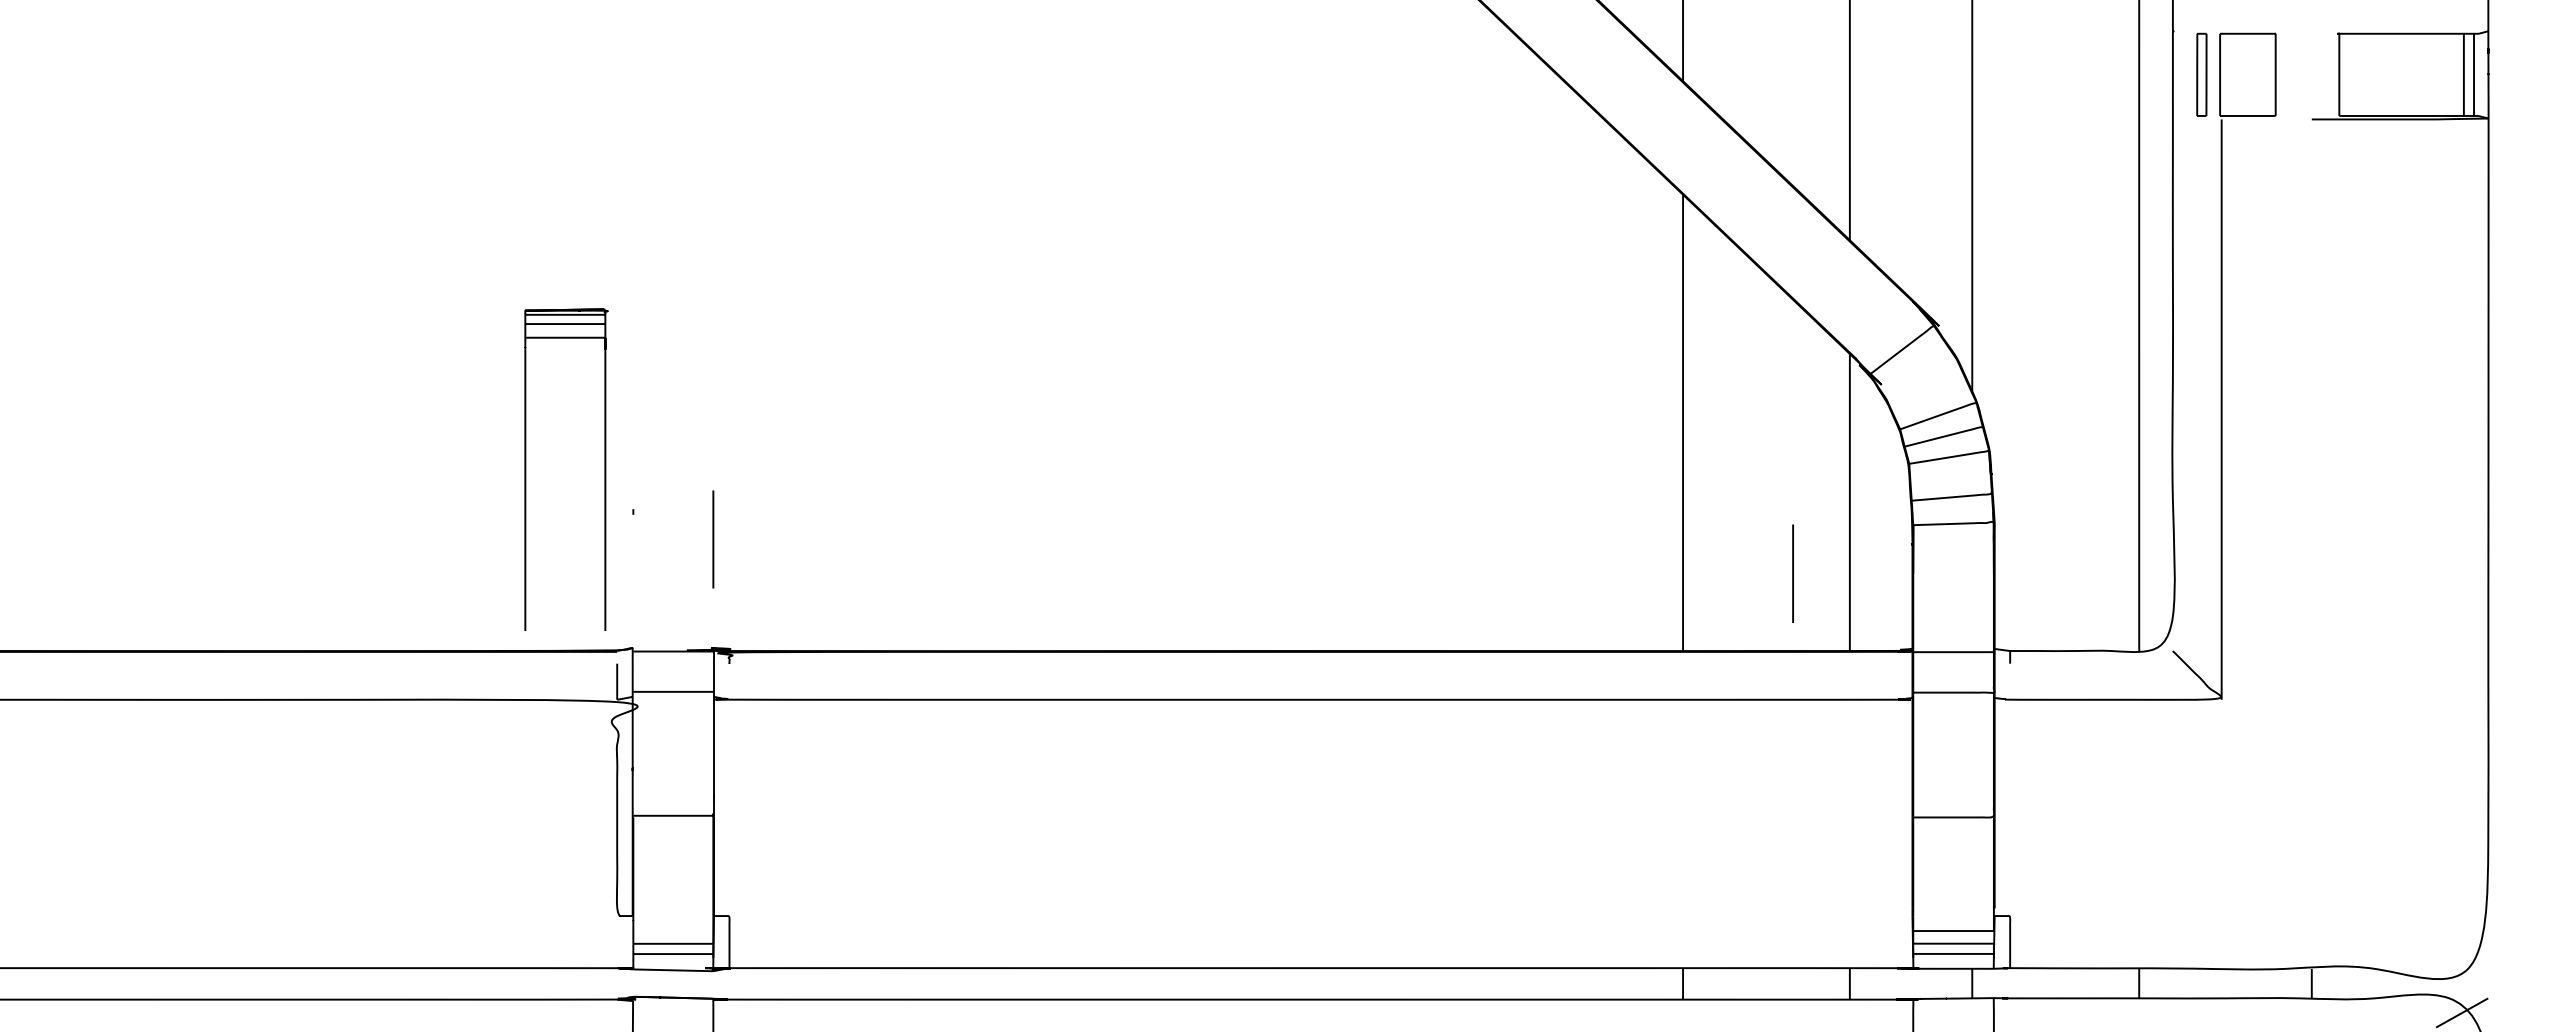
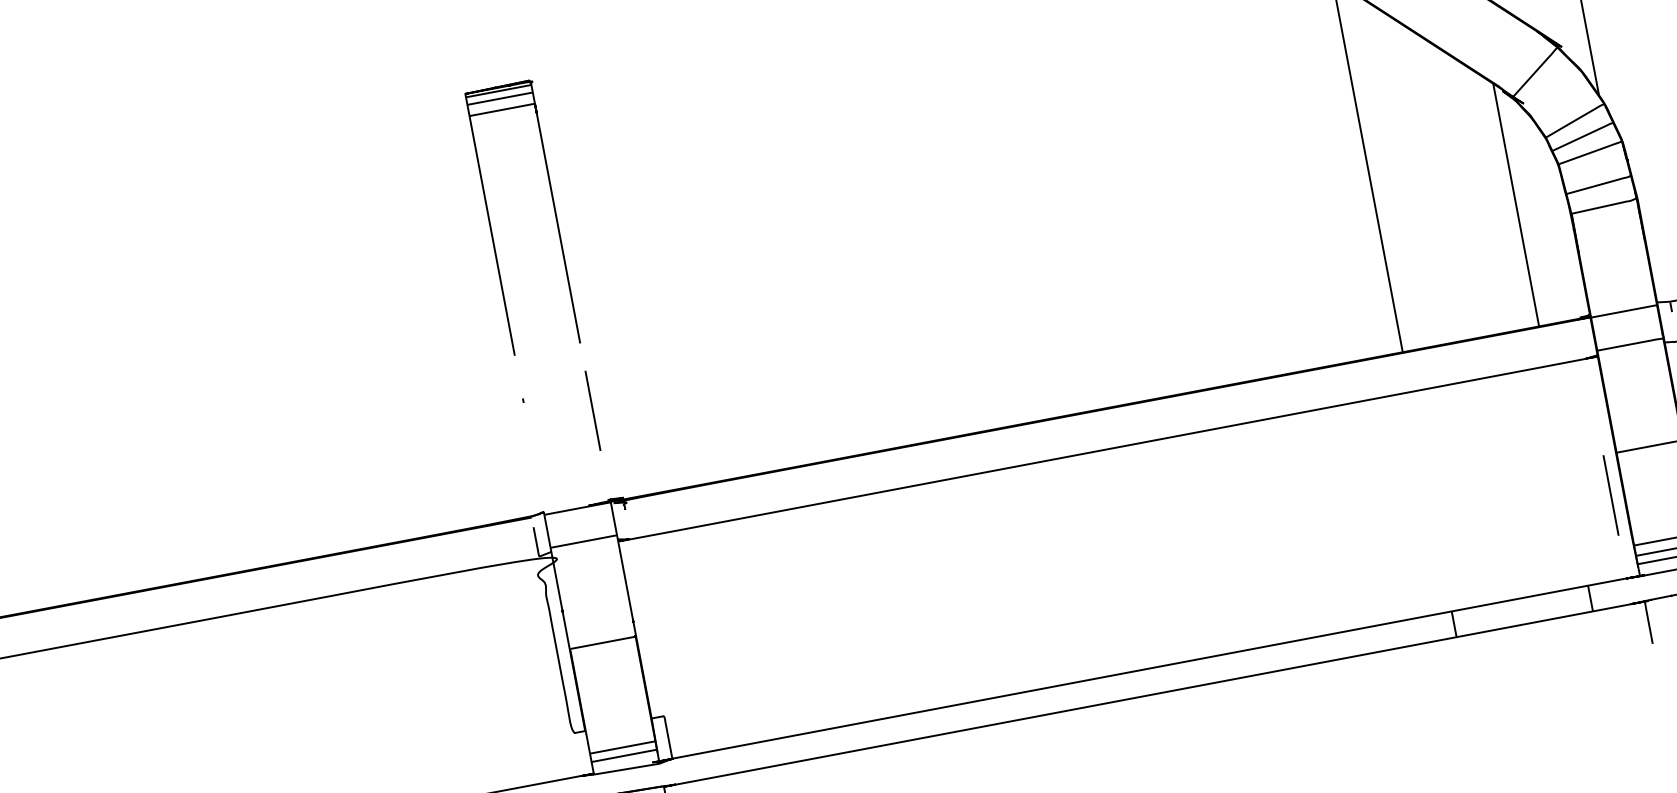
part: (604, 469) -> (554, 211), moved
line: (1792, 573) -> (1610, 495), moved

